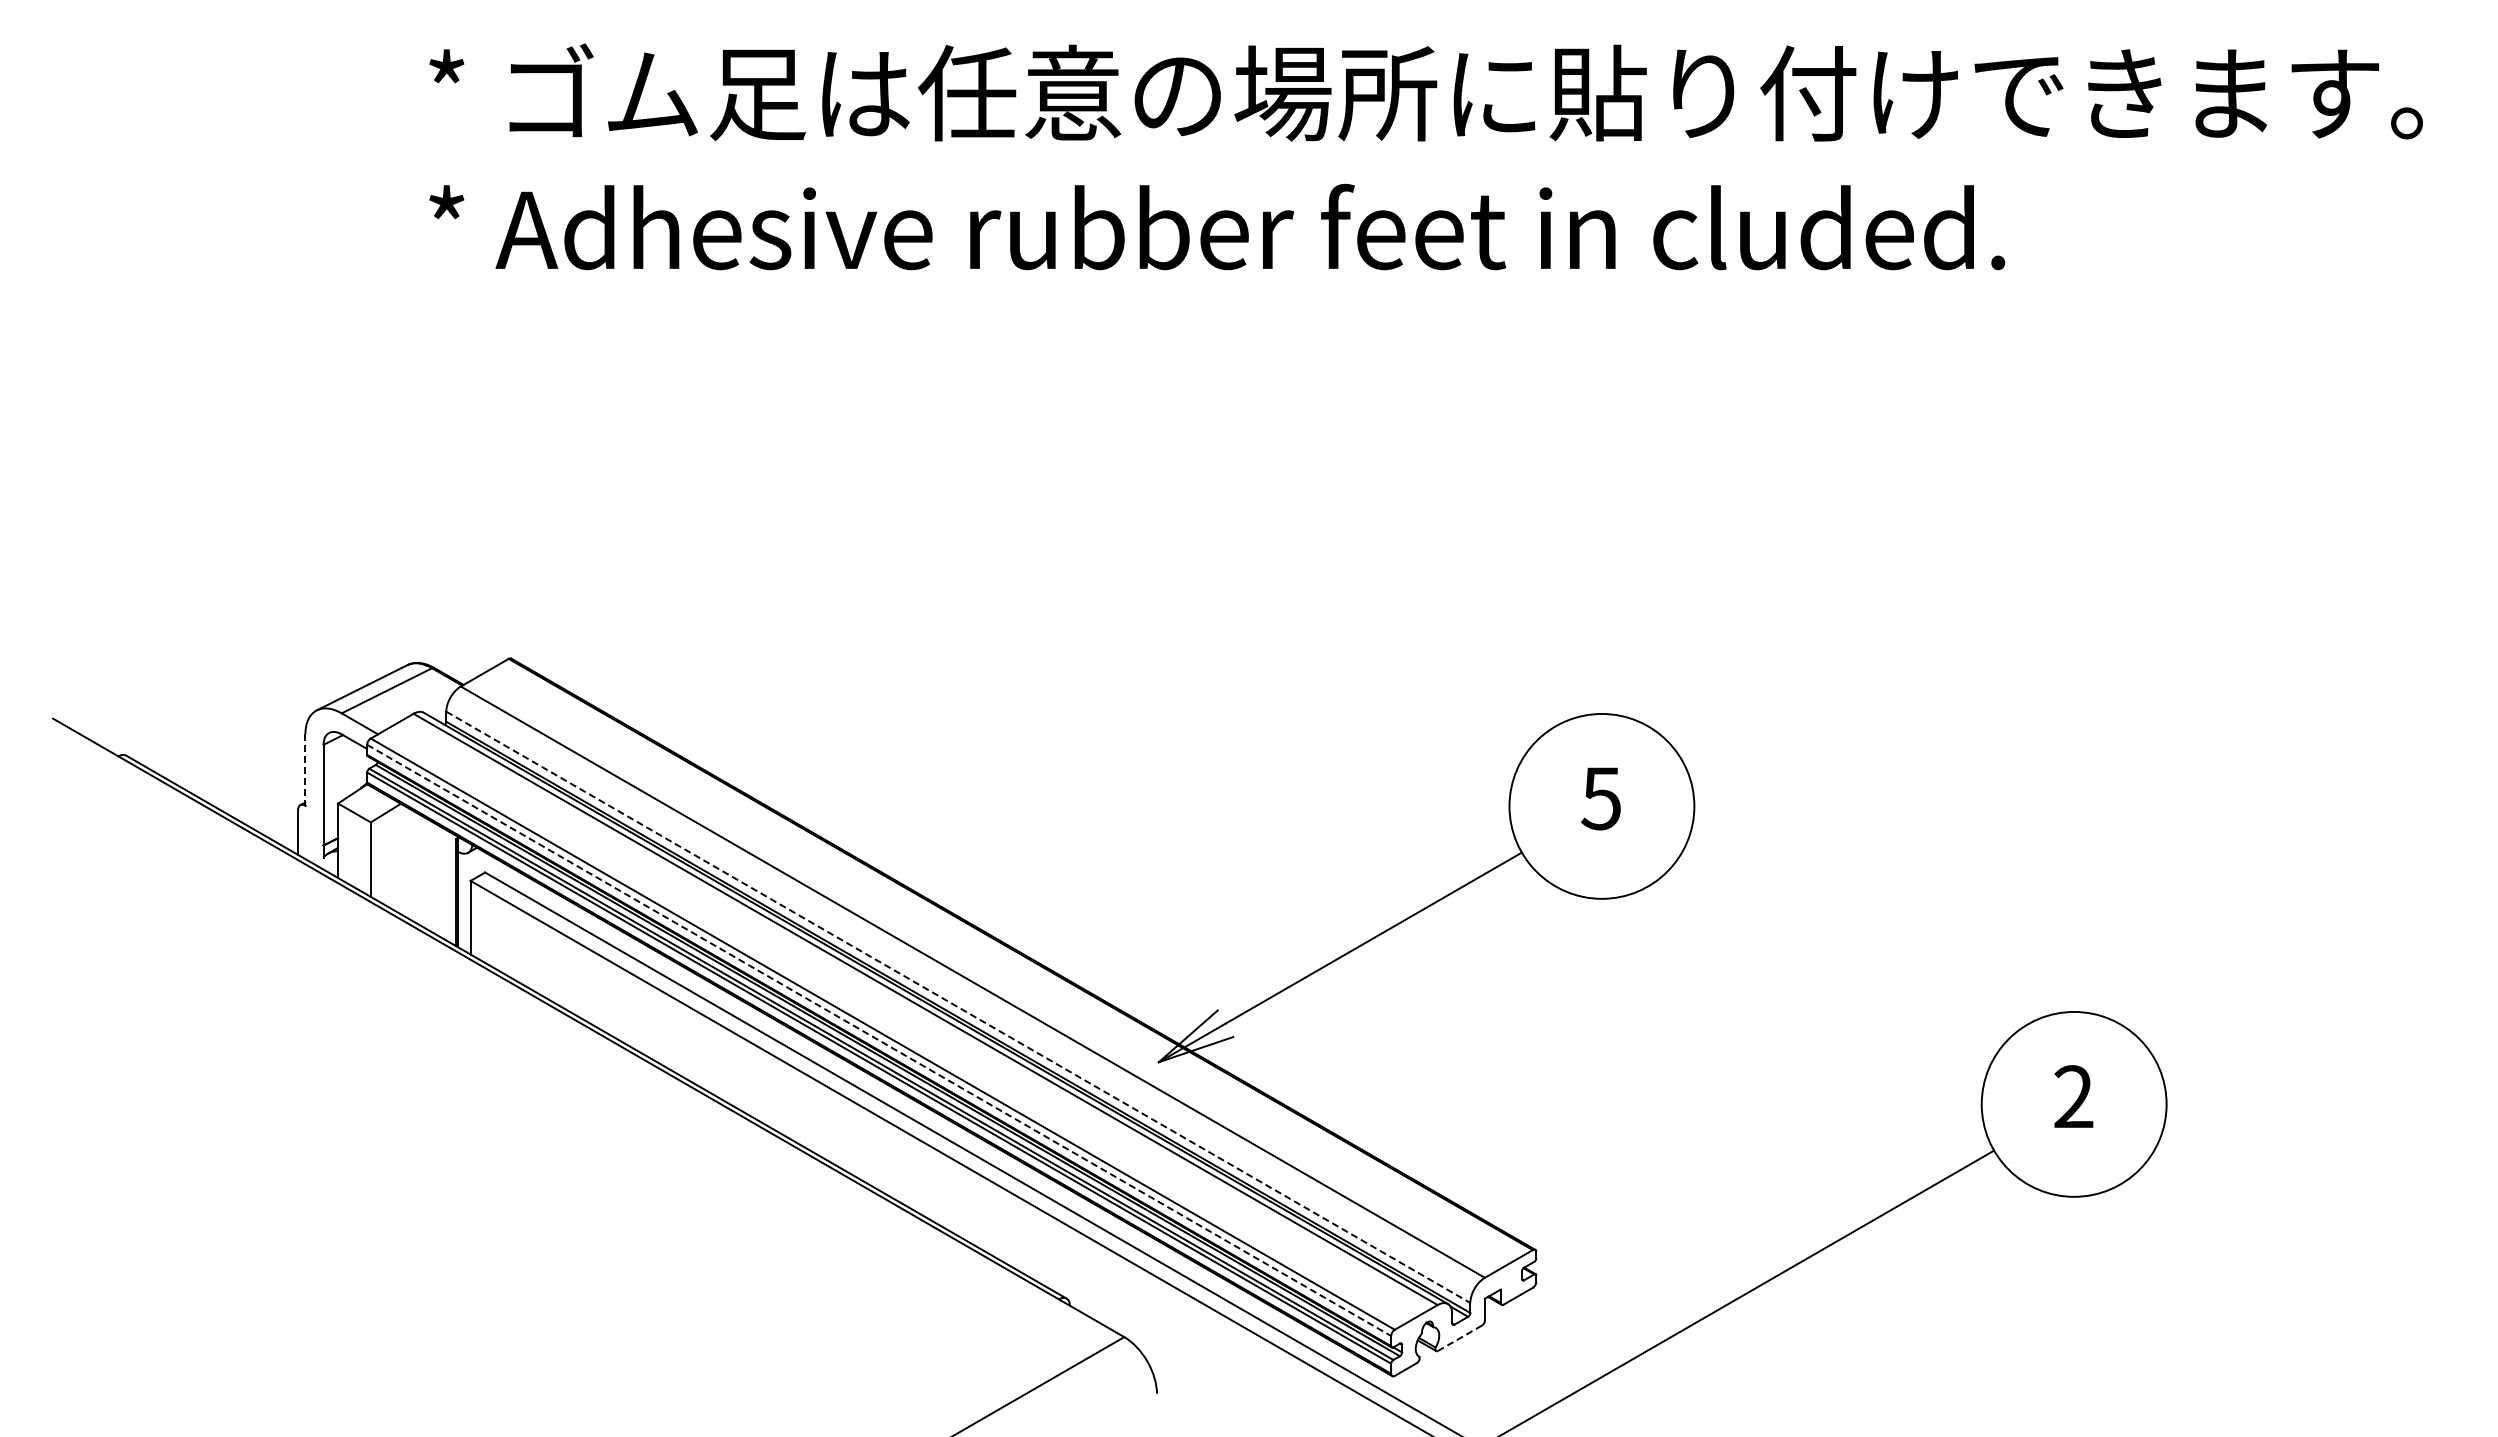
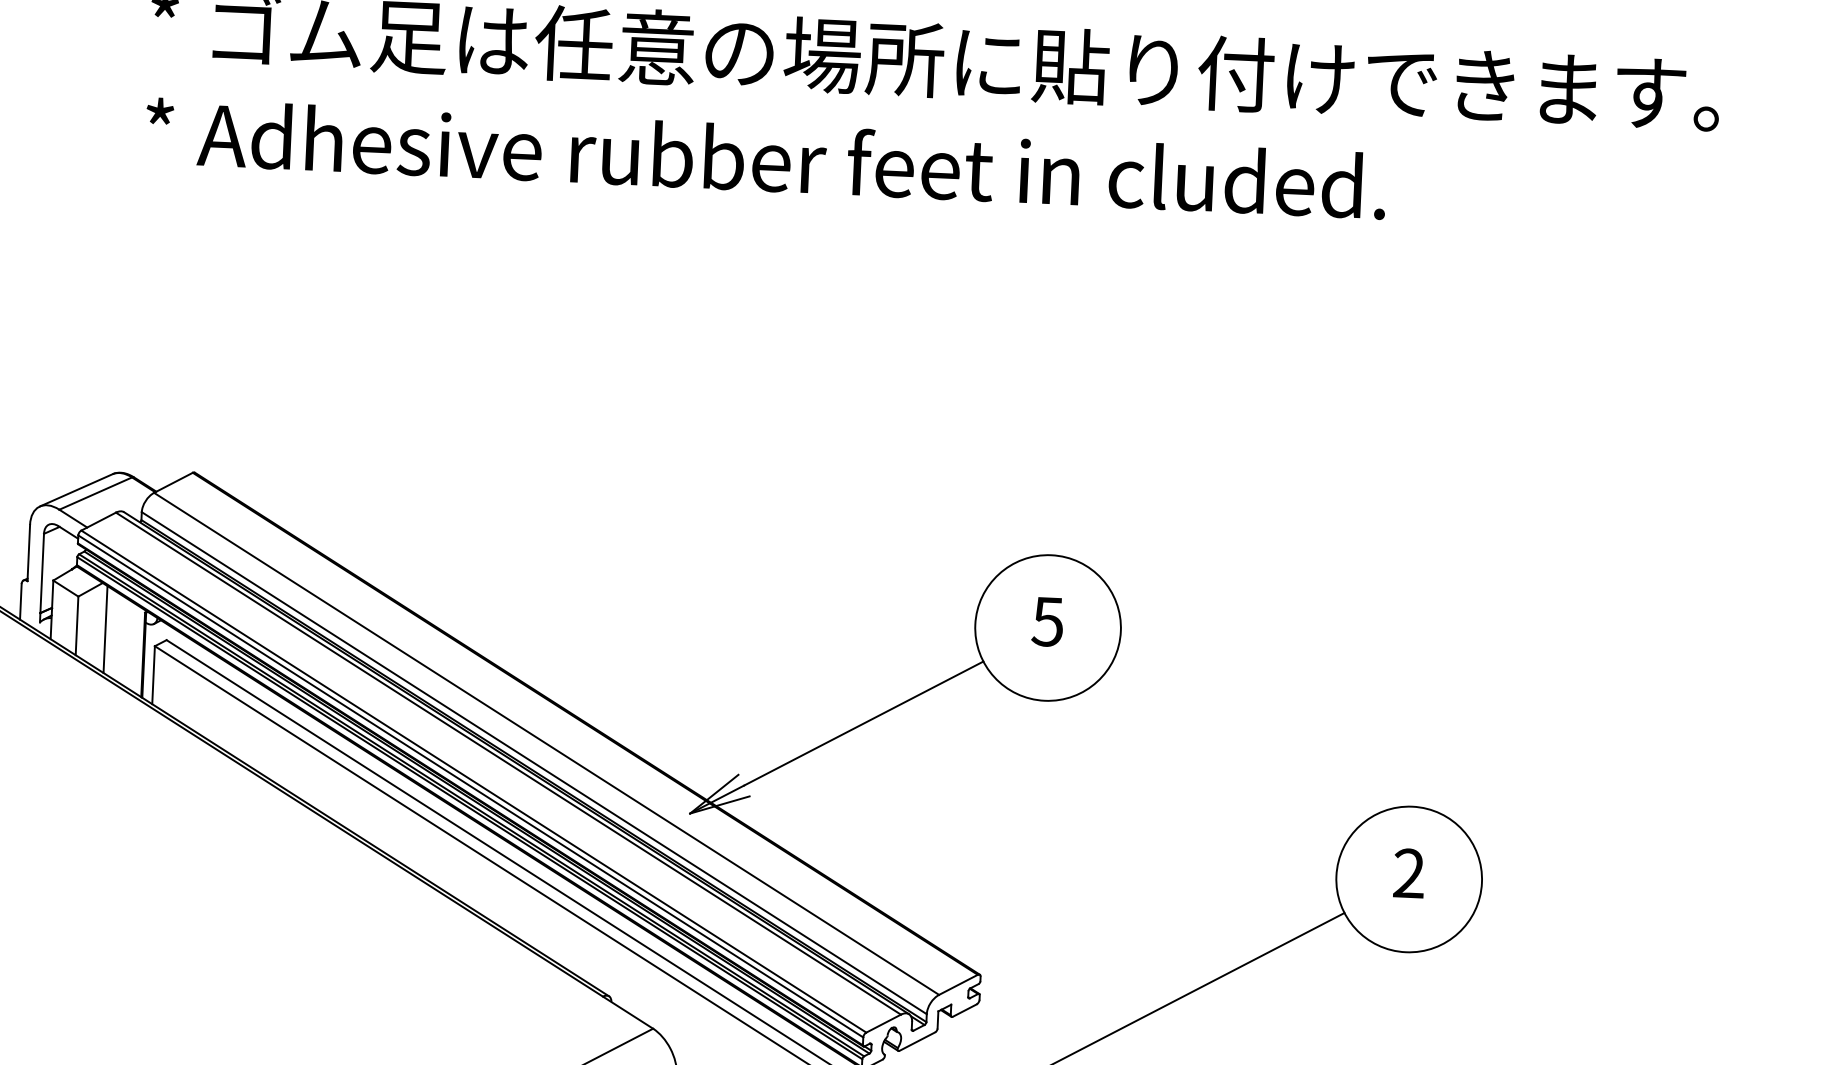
line: (305, 769) -> (28, 552), dashed -> solid
line: (407, 862) -> (105, 629), added
line: (958, 1007) -> (534, 763), dashed -> solid
line: (879, 1040) -> (471, 786), dashed -> solid
line: (1459, 1338) -> (916, 1041), dashed -> solid

